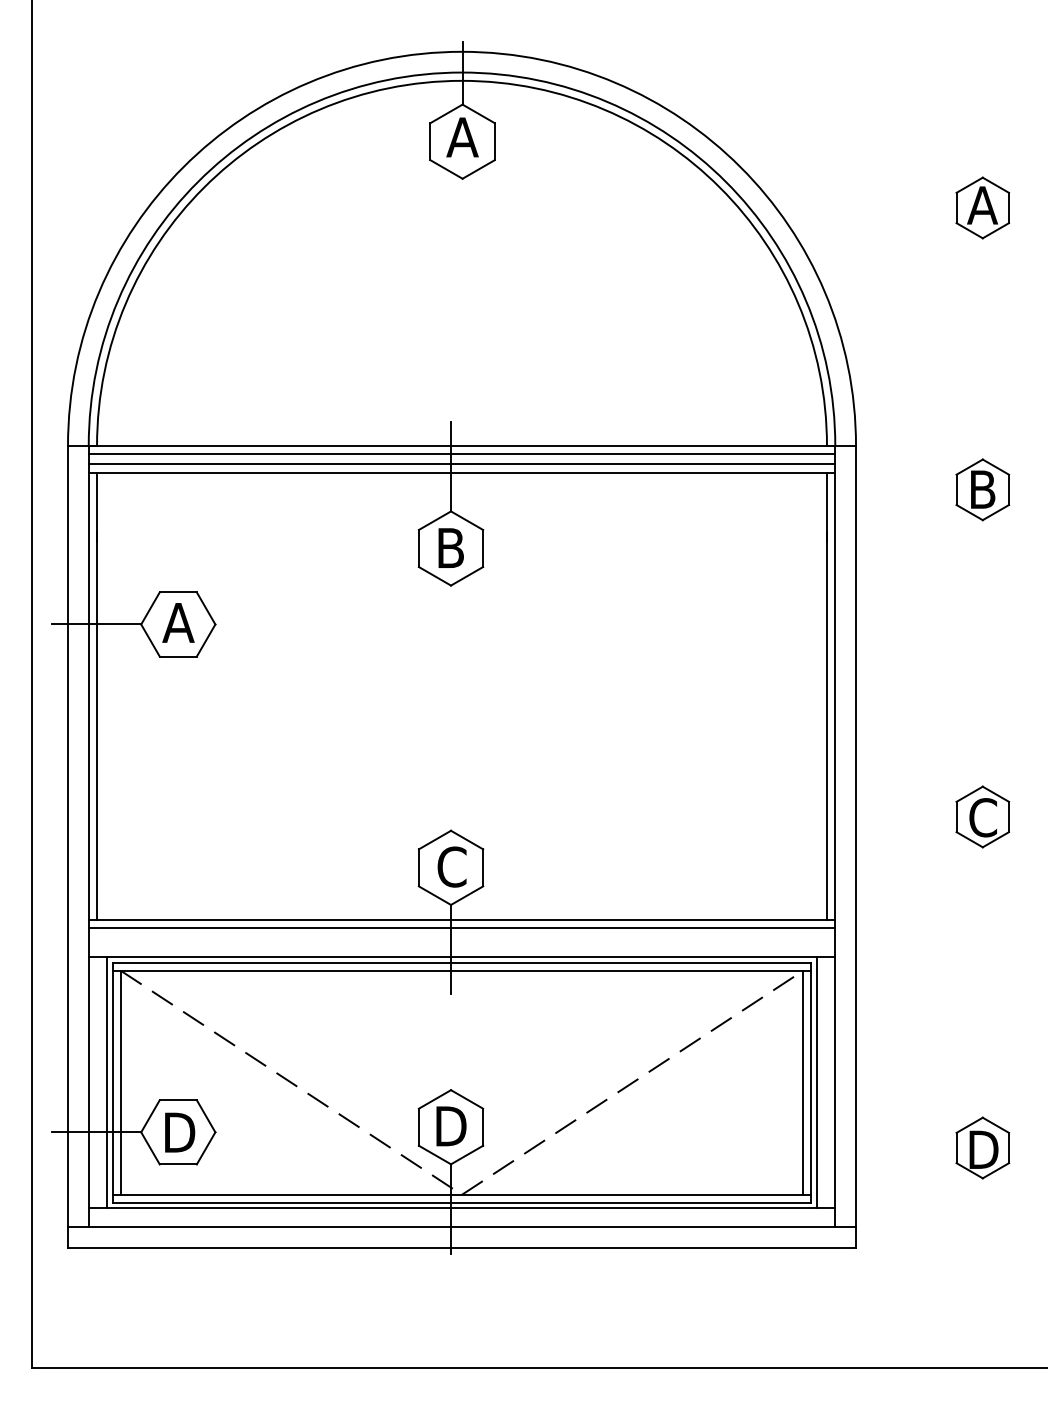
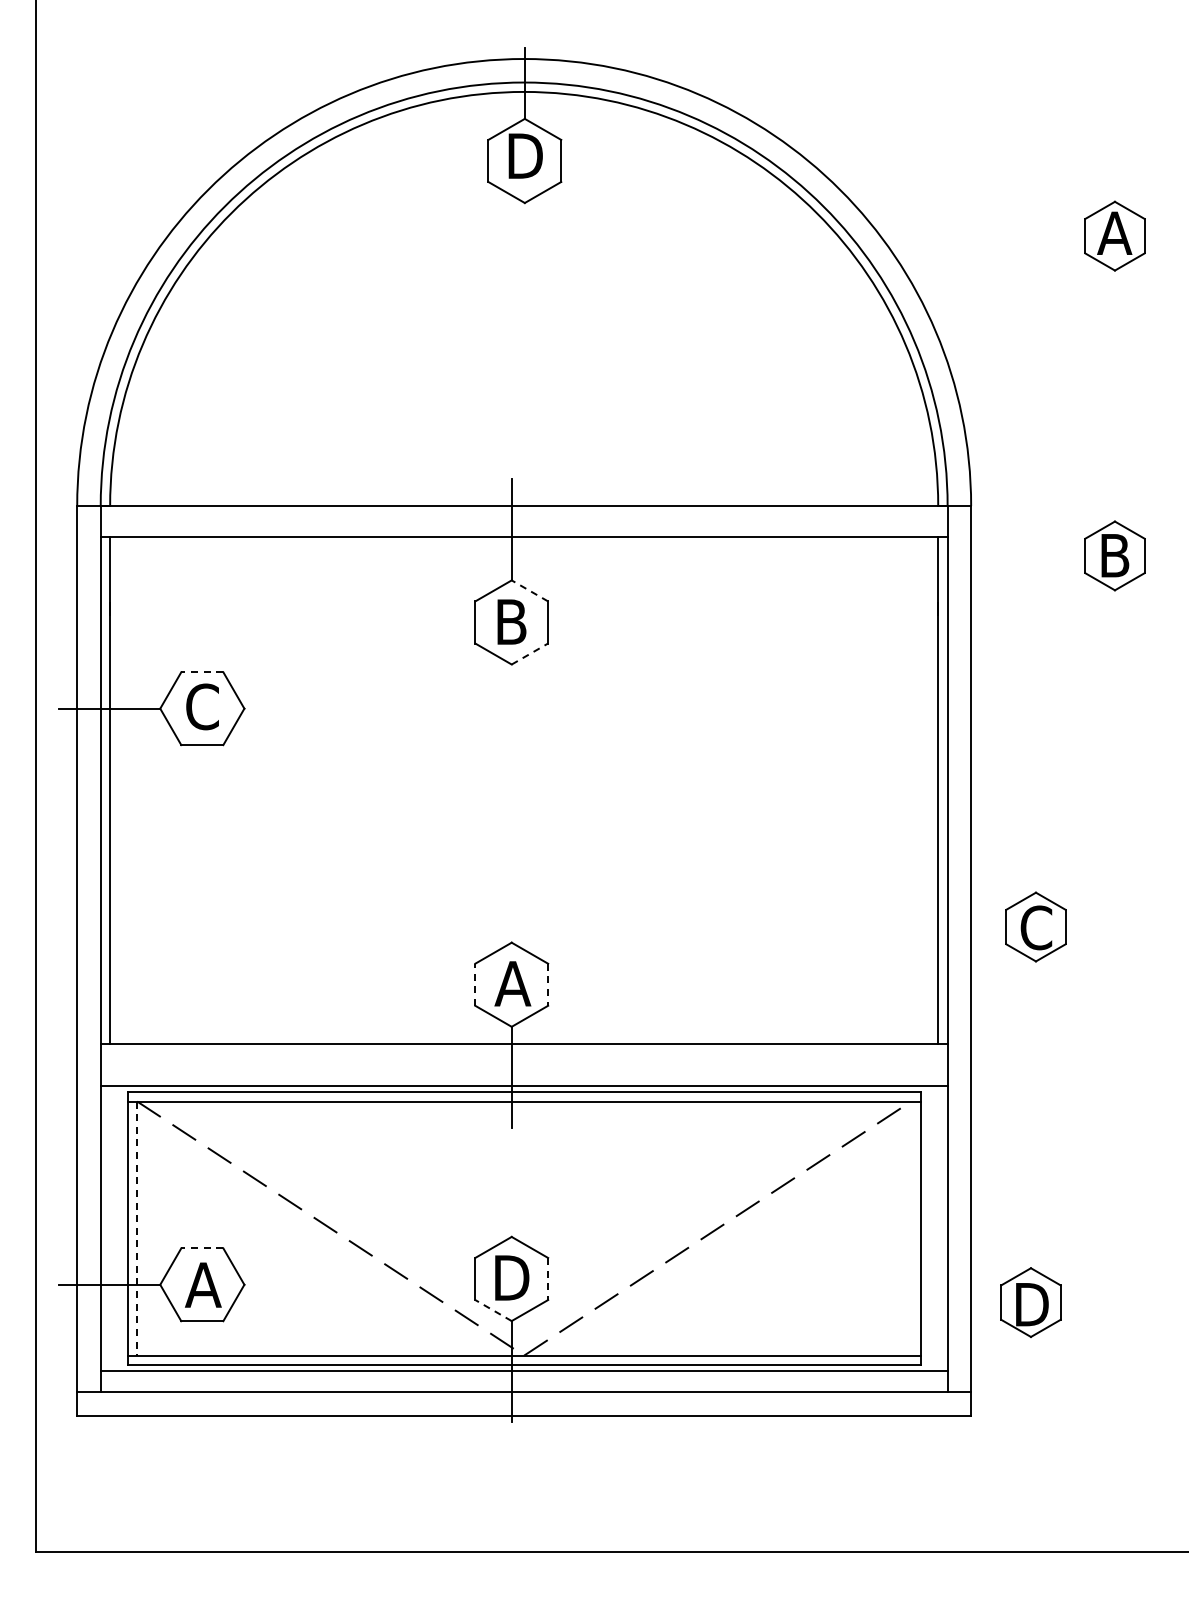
text: (462, 136) -> (524, 155), A -> D
line: (461, 454) -> (523, 515), removed
line: (461, 464) -> (523, 527), removed
line: (466, 520) -> (529, 590), solid -> dashed
line: (467, 575) -> (530, 653), solid -> dashed
line: (177, 592) -> (201, 672), solid -> dashed
text: (178, 622) -> (202, 706), A -> C
part: (982, 816) -> (1035, 926), moved
text: (451, 866) -> (512, 983), C -> A
line: (419, 867) -> (475, 984), solid -> dashed
line: (483, 868) -> (548, 985), solid -> dashed
line: (461, 928) -> (523, 1053), removed
line: (107, 1082) -> (121, 1228), removed
line: (803, 1082) -> (911, 1228), removed
line: (816, 1082) -> (926, 1228), removed
line: (121, 1083) -> (137, 1229), solid -> dashed
line: (177, 1100) -> (201, 1248), solid -> dashed
line: (483, 1127) -> (548, 1279), solid -> dashed
text: (178, 1132) -> (202, 1284), D -> A
part: (982, 1147) -> (1030, 1302), moved
line: (434, 1155) -> (493, 1310), solid -> dashed

